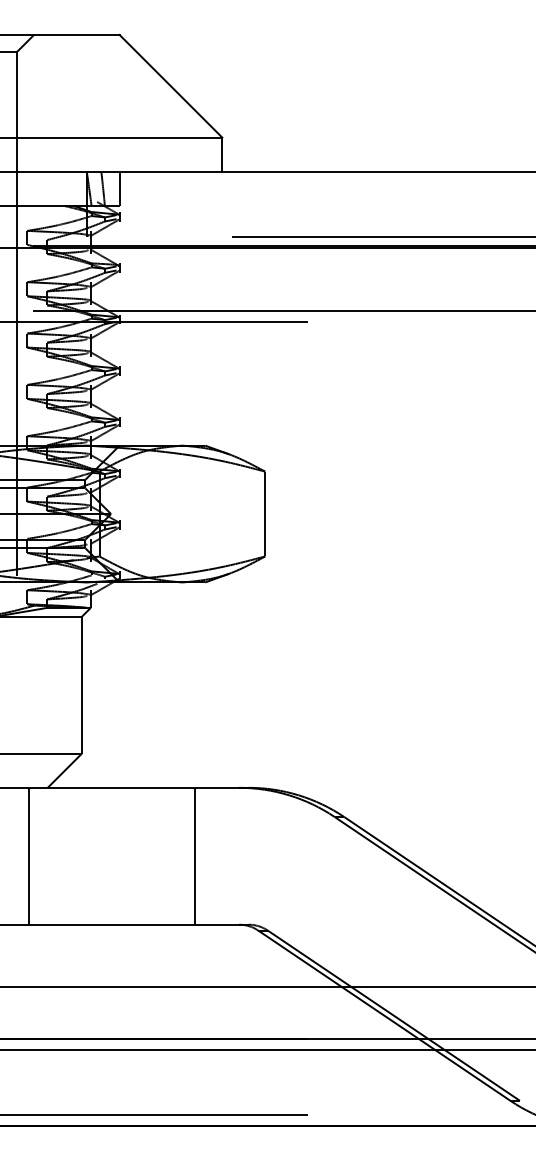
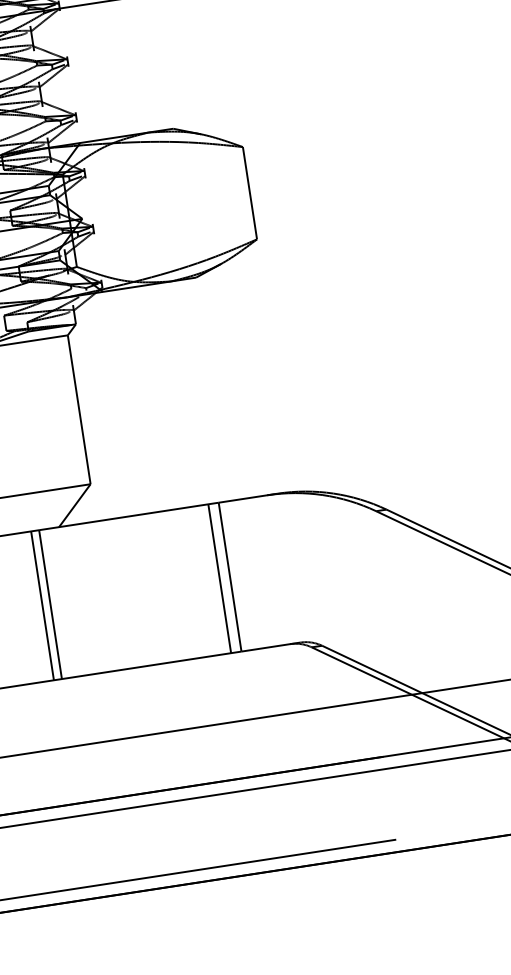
line: (22, 855) -> (42, 604), added
line: (184, 855) -> (219, 577), added

